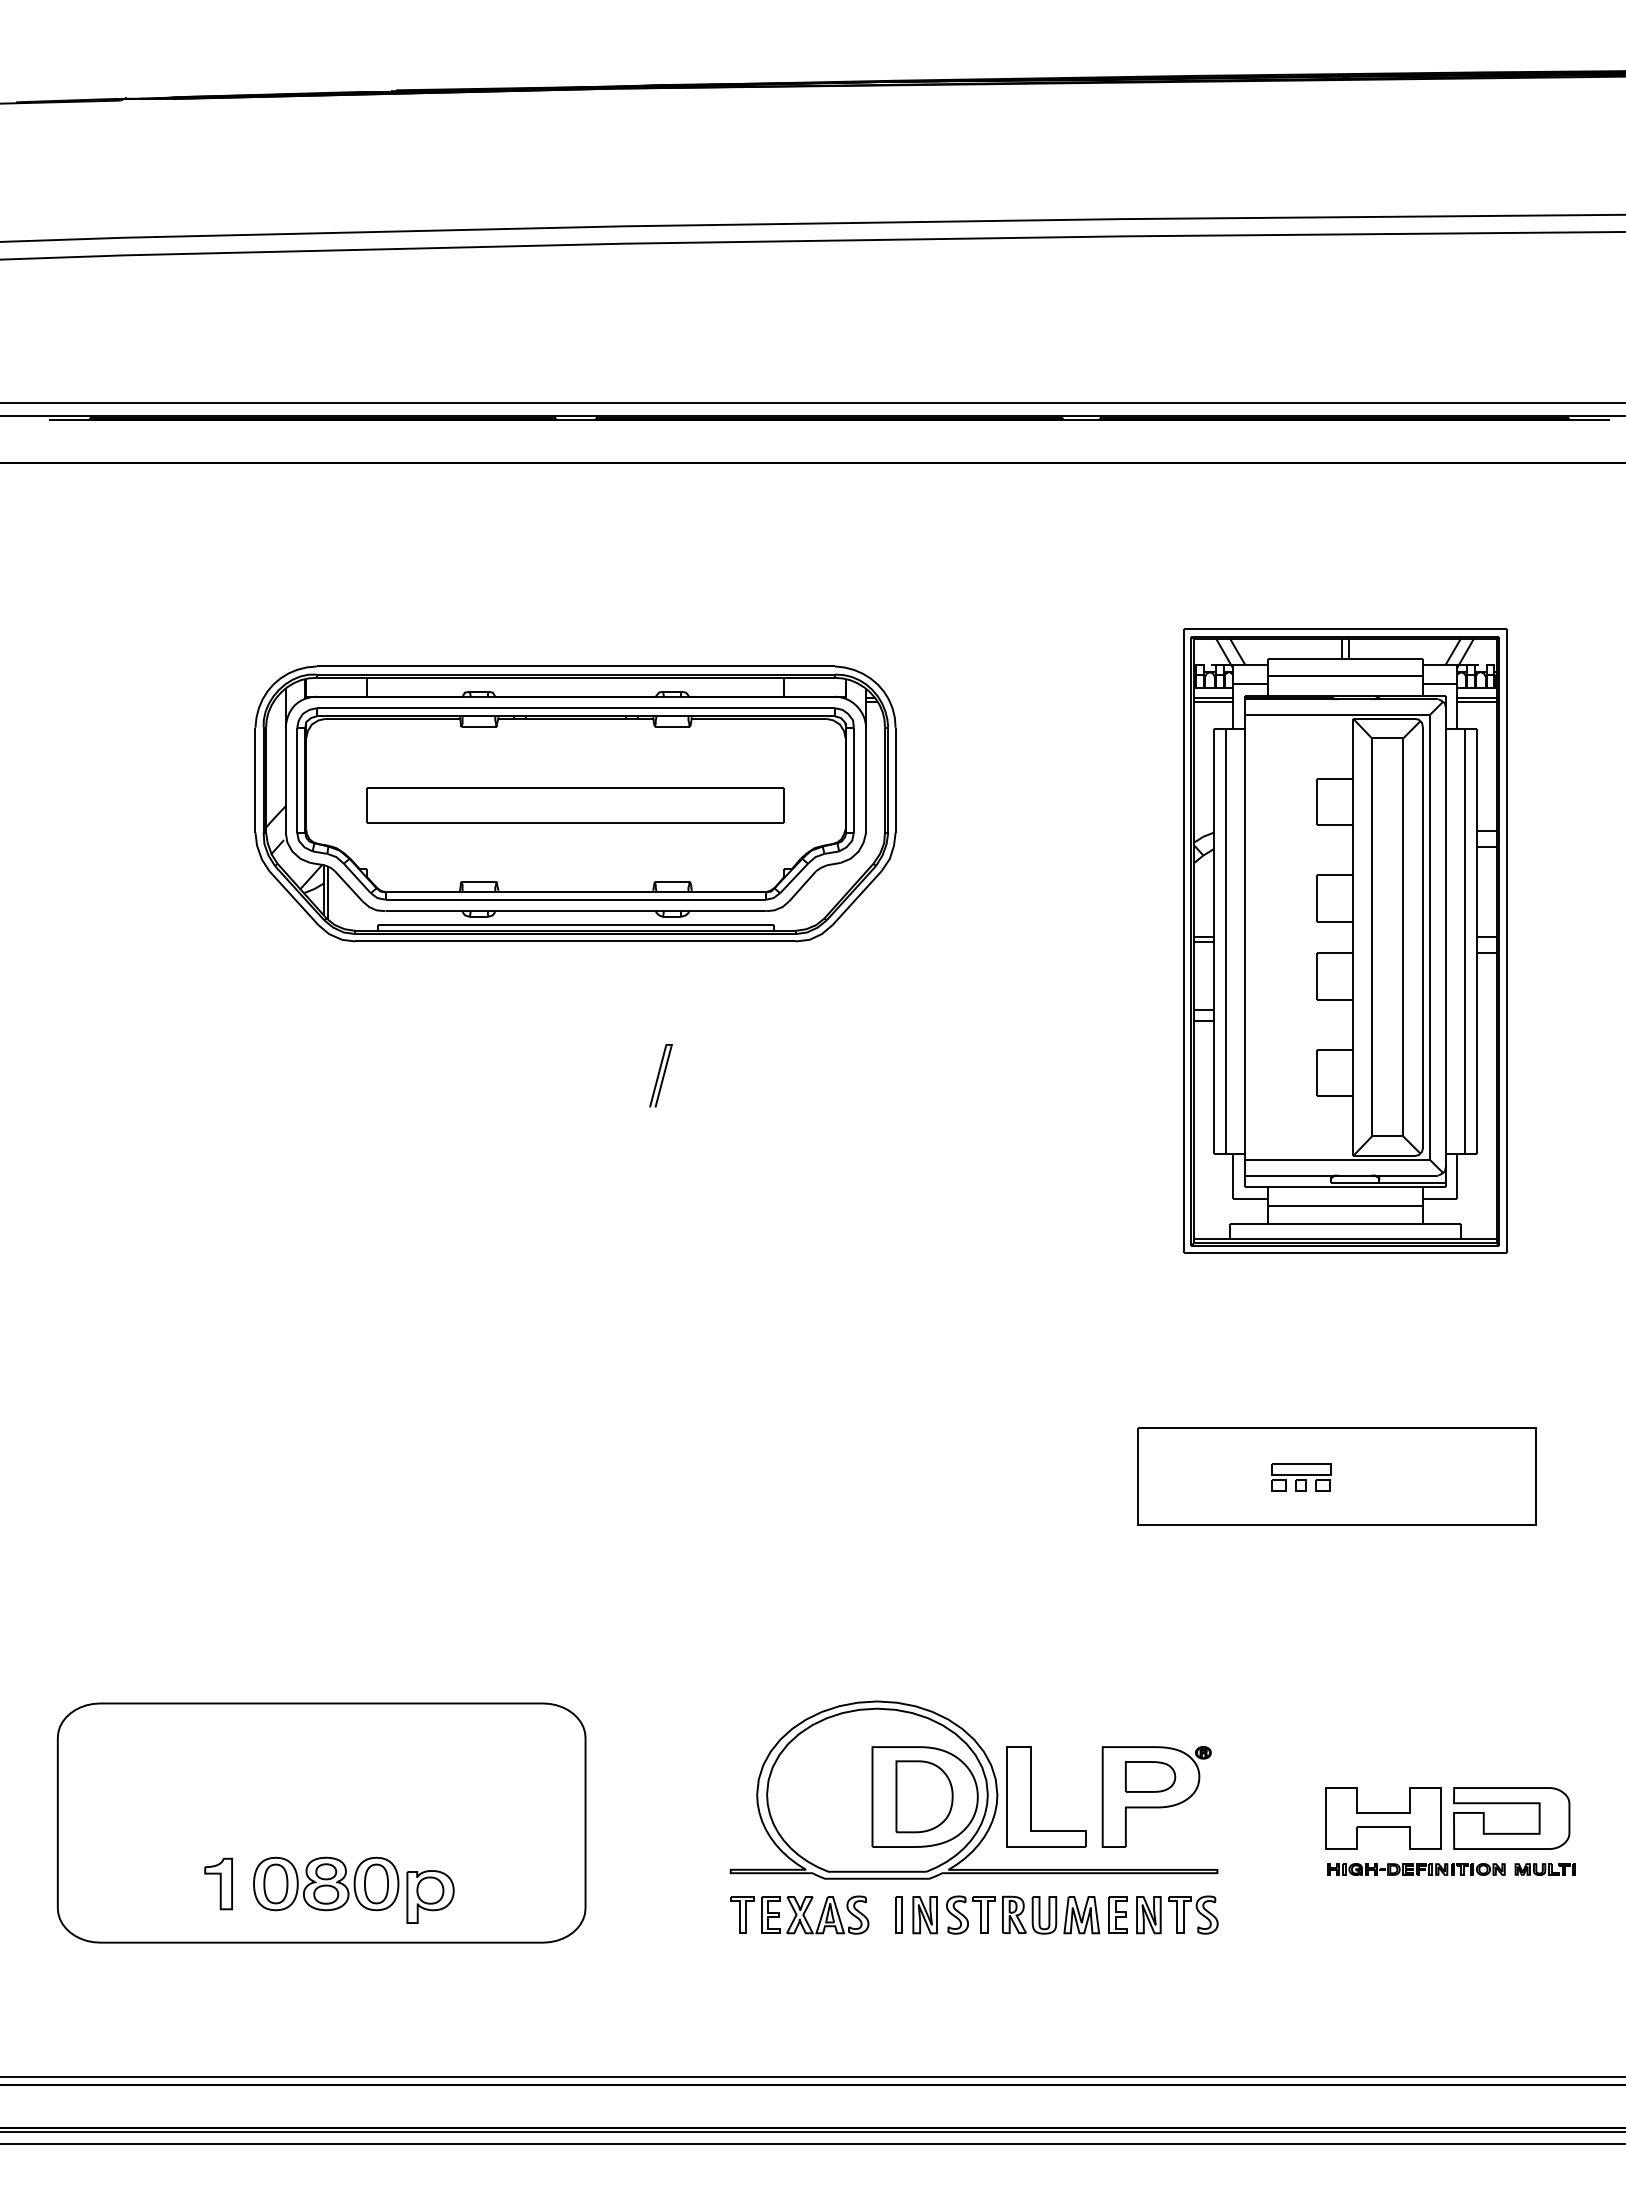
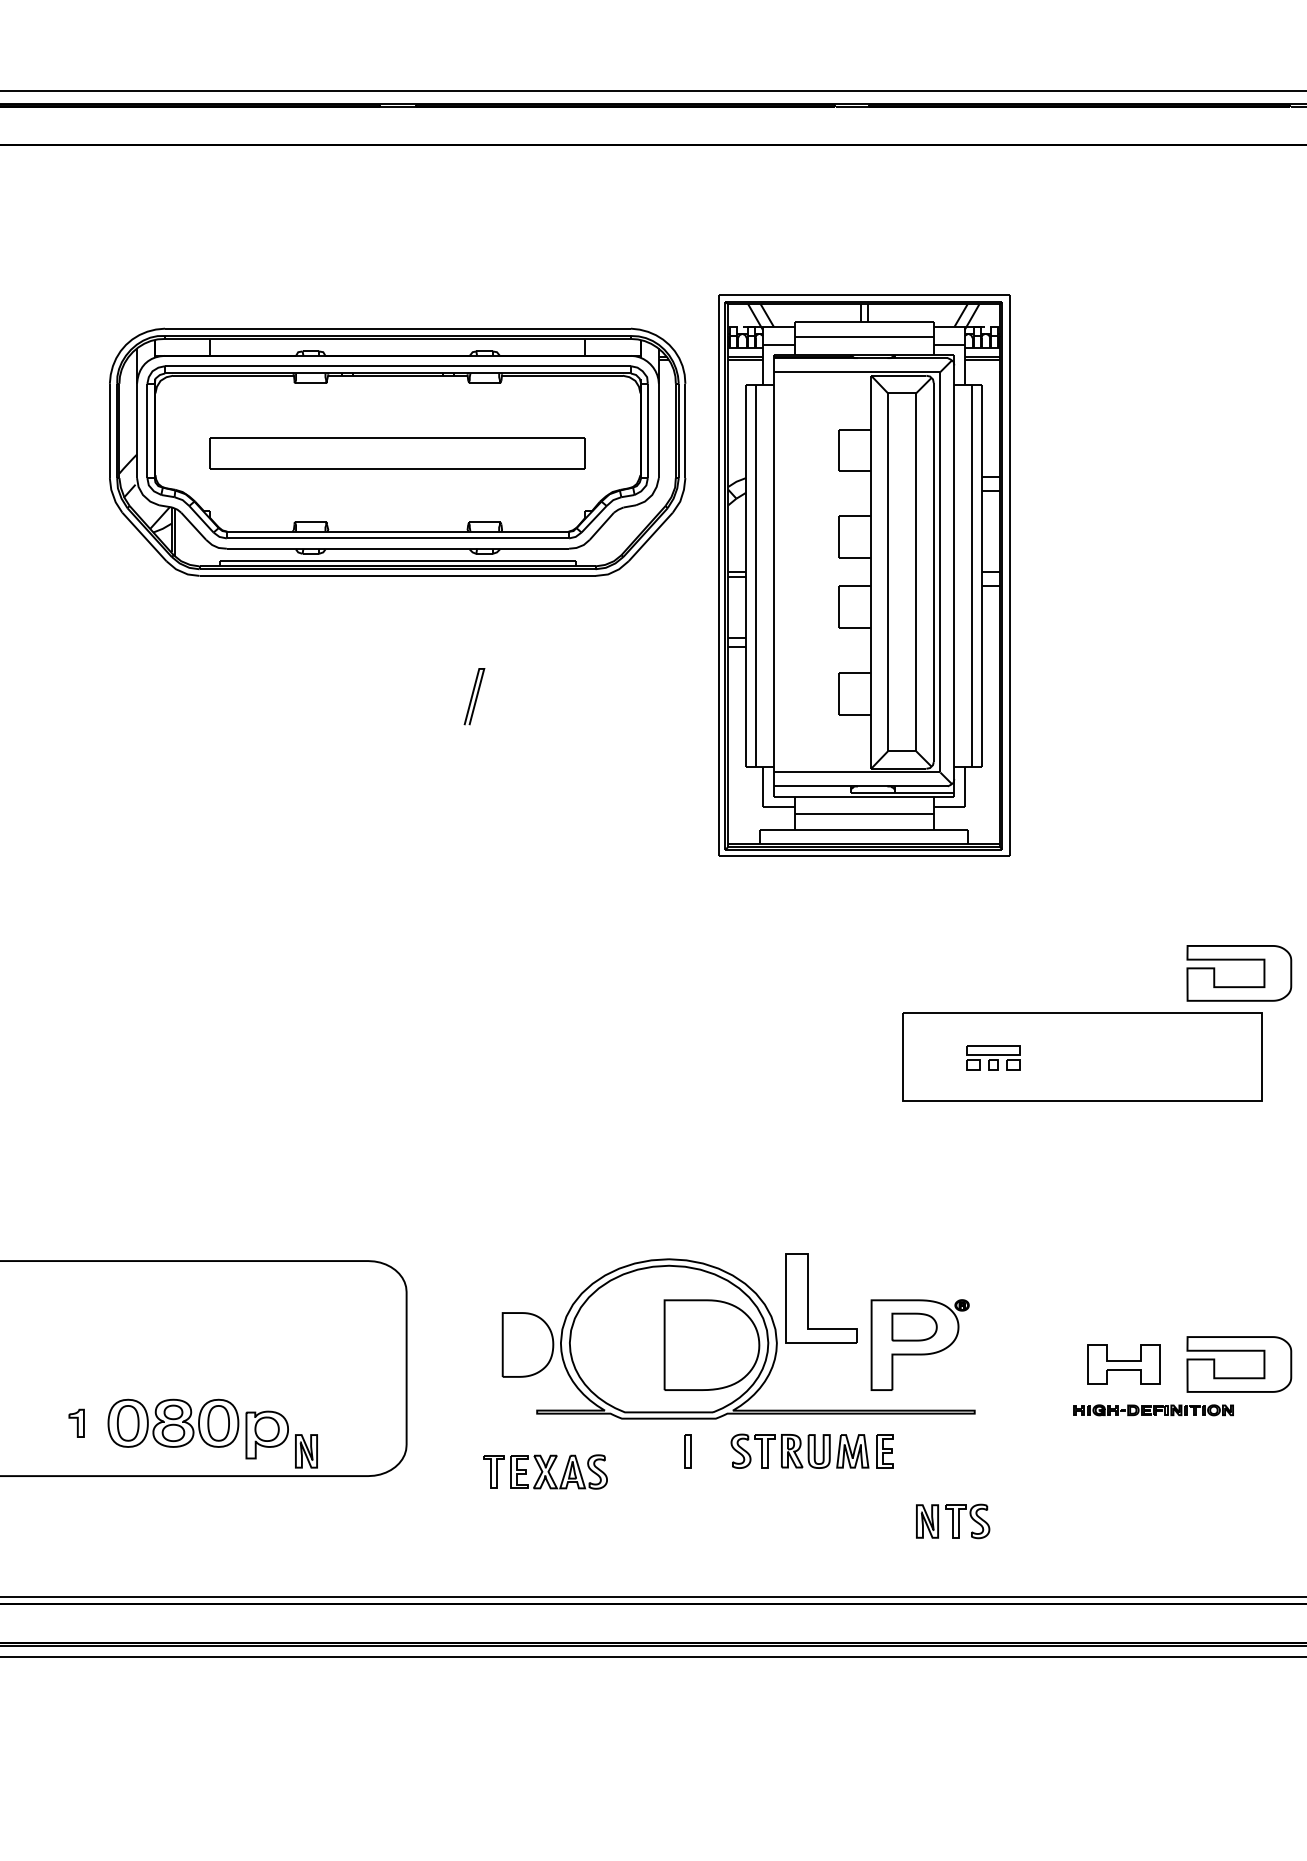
part: (1345, 940) -> (864, 575), moved
part: (1511, 1369) -> (1239, 960), added
part: (1301, 1477) -> (993, 1057), moved
part: (924, 1796) -> (527, 1344), moved
part: (1031, 1796) -> (807, 1297), moved
part: (1383, 1818) -> (1124, 1364), size x0.7
part: (1544, 1869) -> (1268, 1410), removed
part: (218, 1883) -> (76, 1422), size x0.6
part: (799, 1914) -> (545, 1471), moved
part: (1177, 1914) -> (953, 1520), moved
part: (924, 1915) -> (305, 1451), moved

